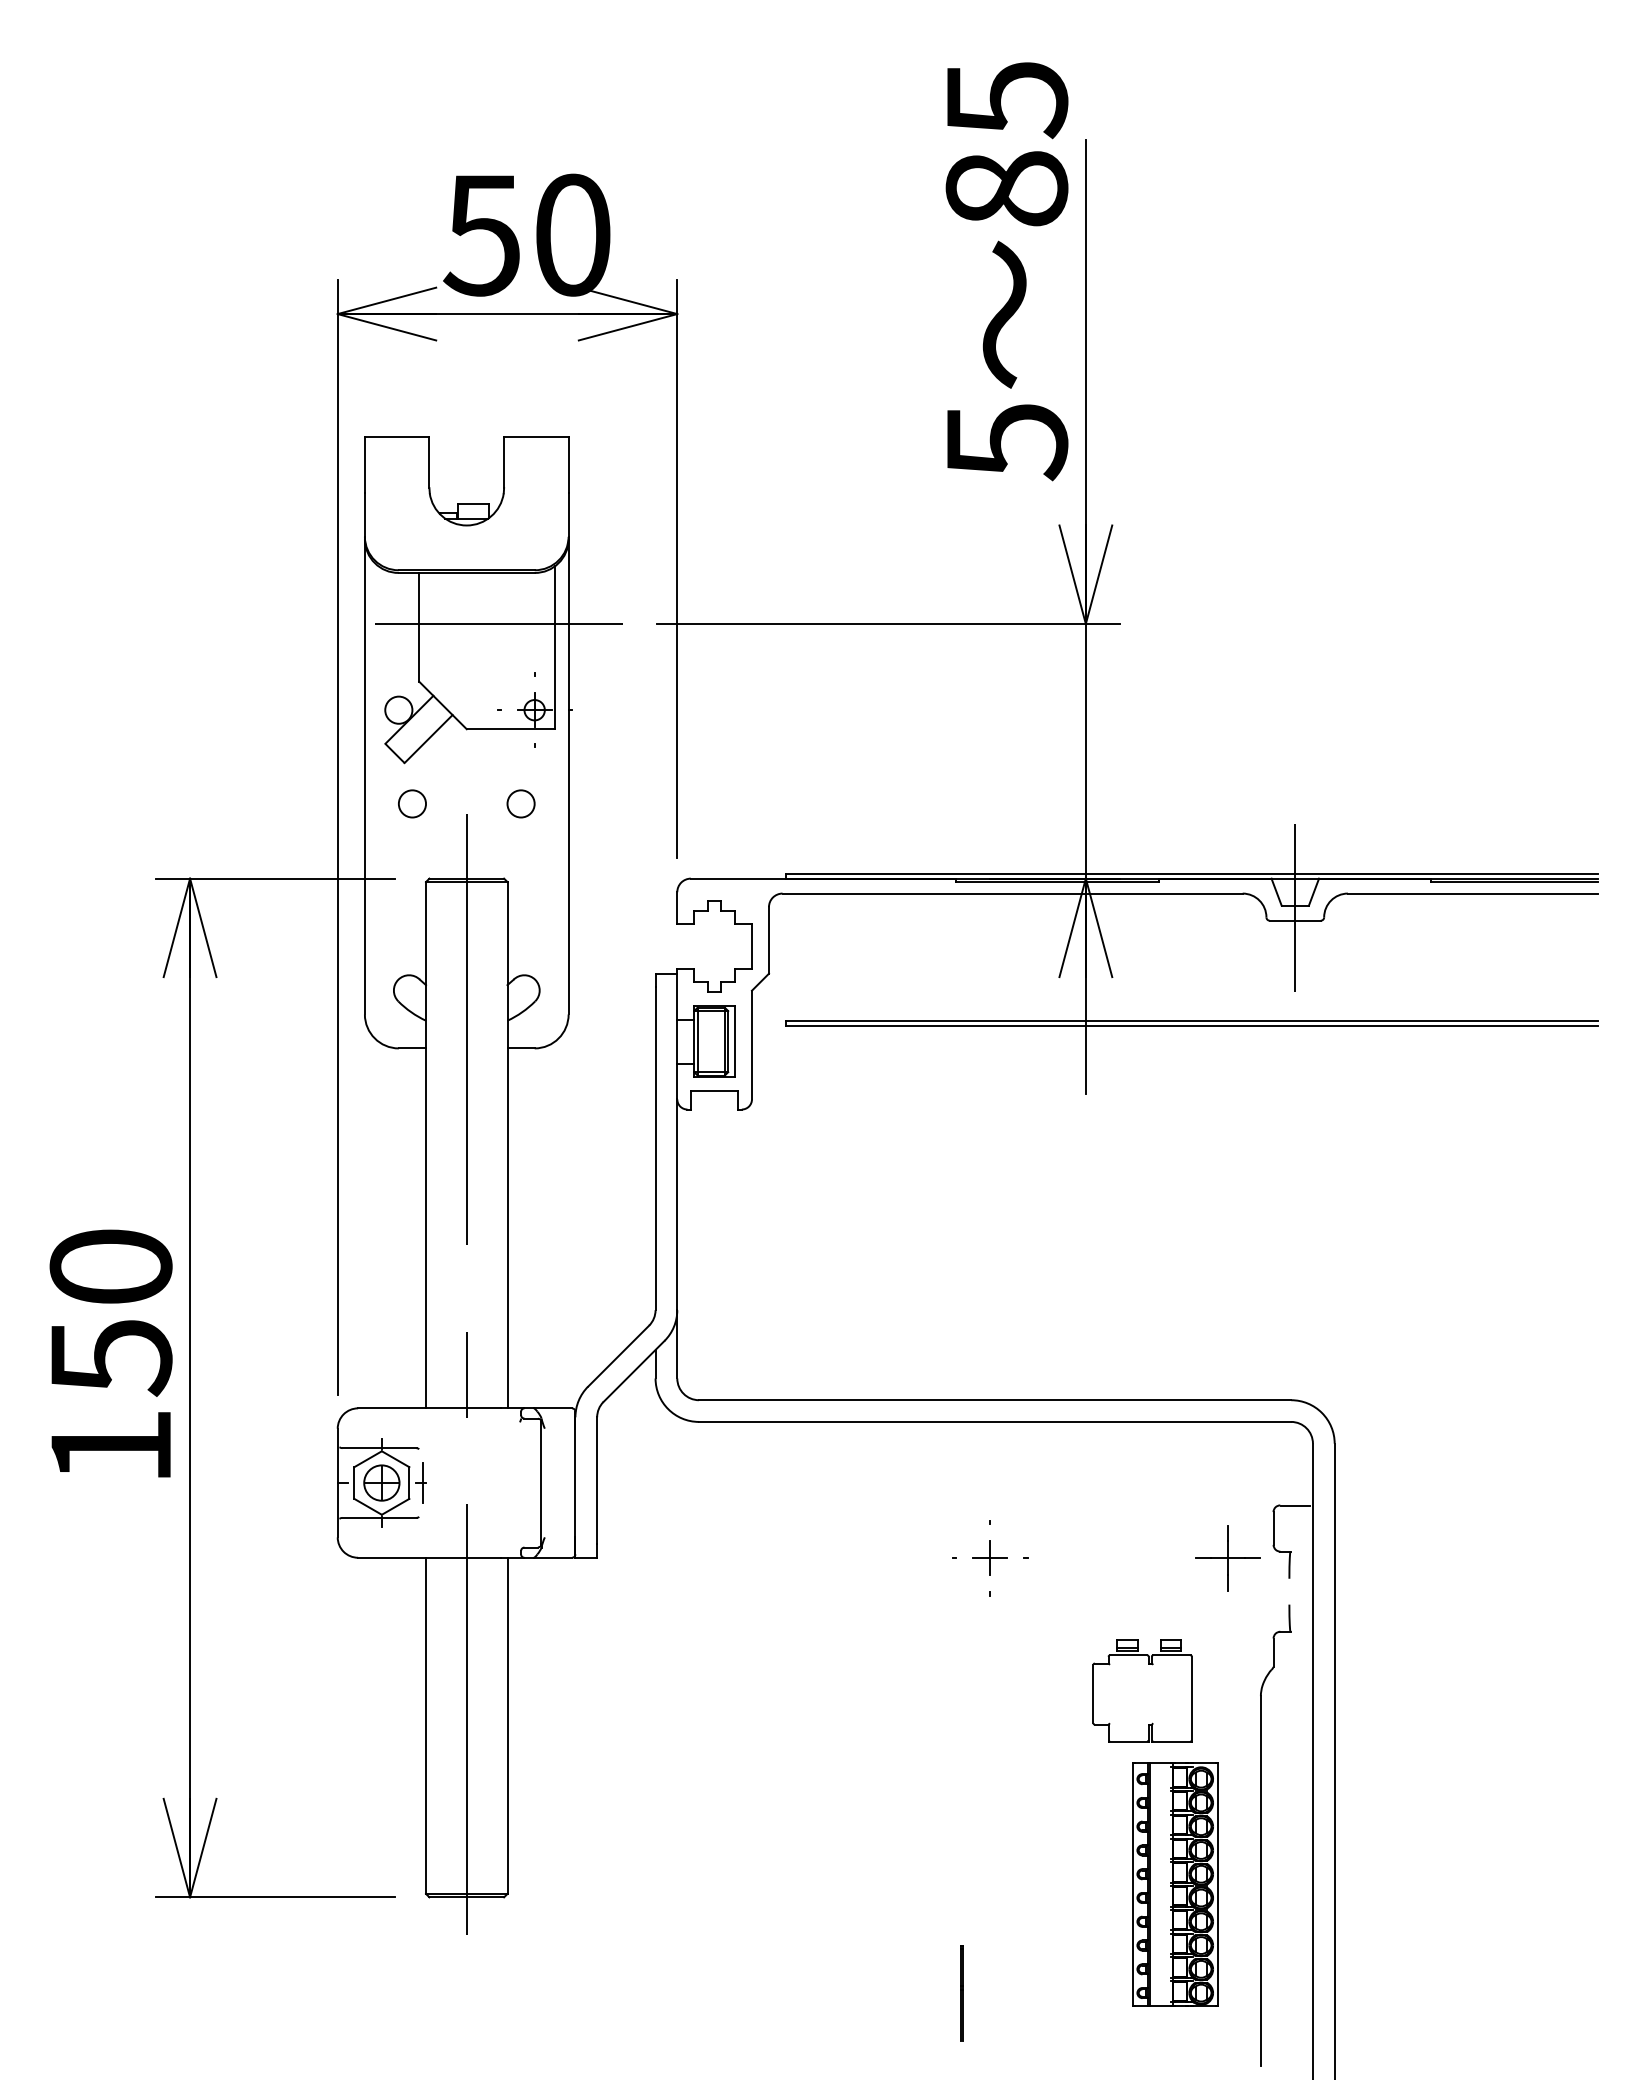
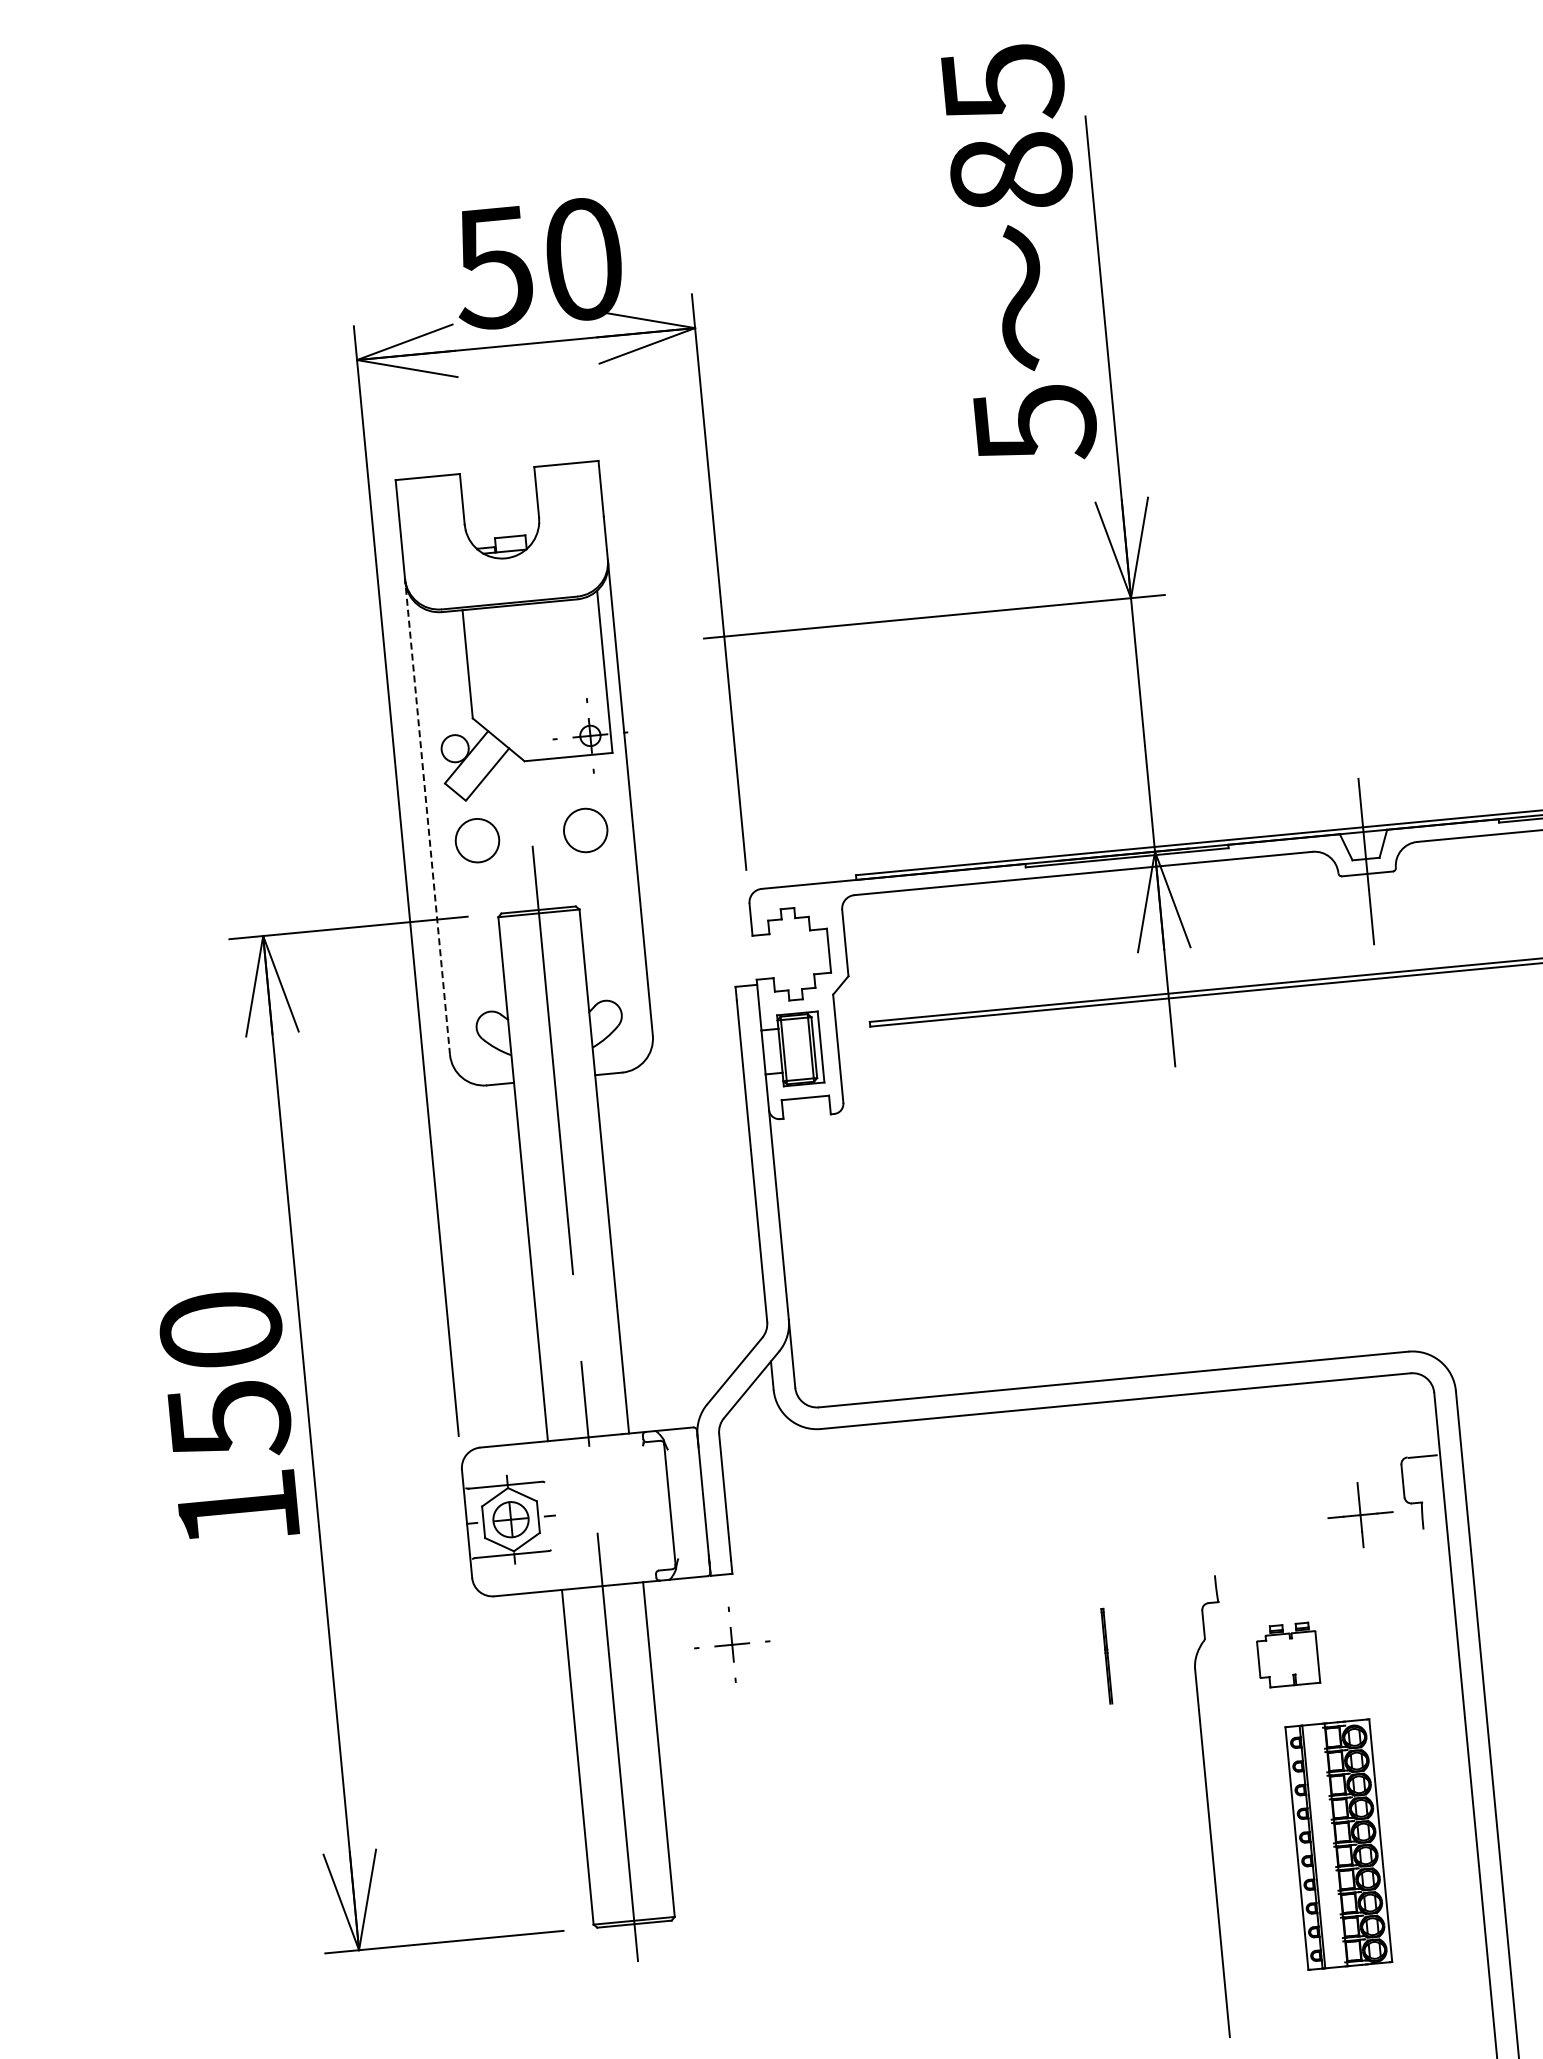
line: (498, 623) -> (546, 652), removed
line: (364, 776) -> (427, 817), solid -> dashed
circle: (412, 803) -> (477, 840), size x1.6
circle: (520, 803) -> (585, 830), size x1.6
line: (422, 1482) -> (551, 1515), removed
part: (990, 1558) -> (732, 1644), moved
part: (1142, 1690) -> (1287, 1654), size x0.6
part: (1261, 1835) -> (1208, 1807), moved
line: (961, 1993) -> (1106, 1656), moved

